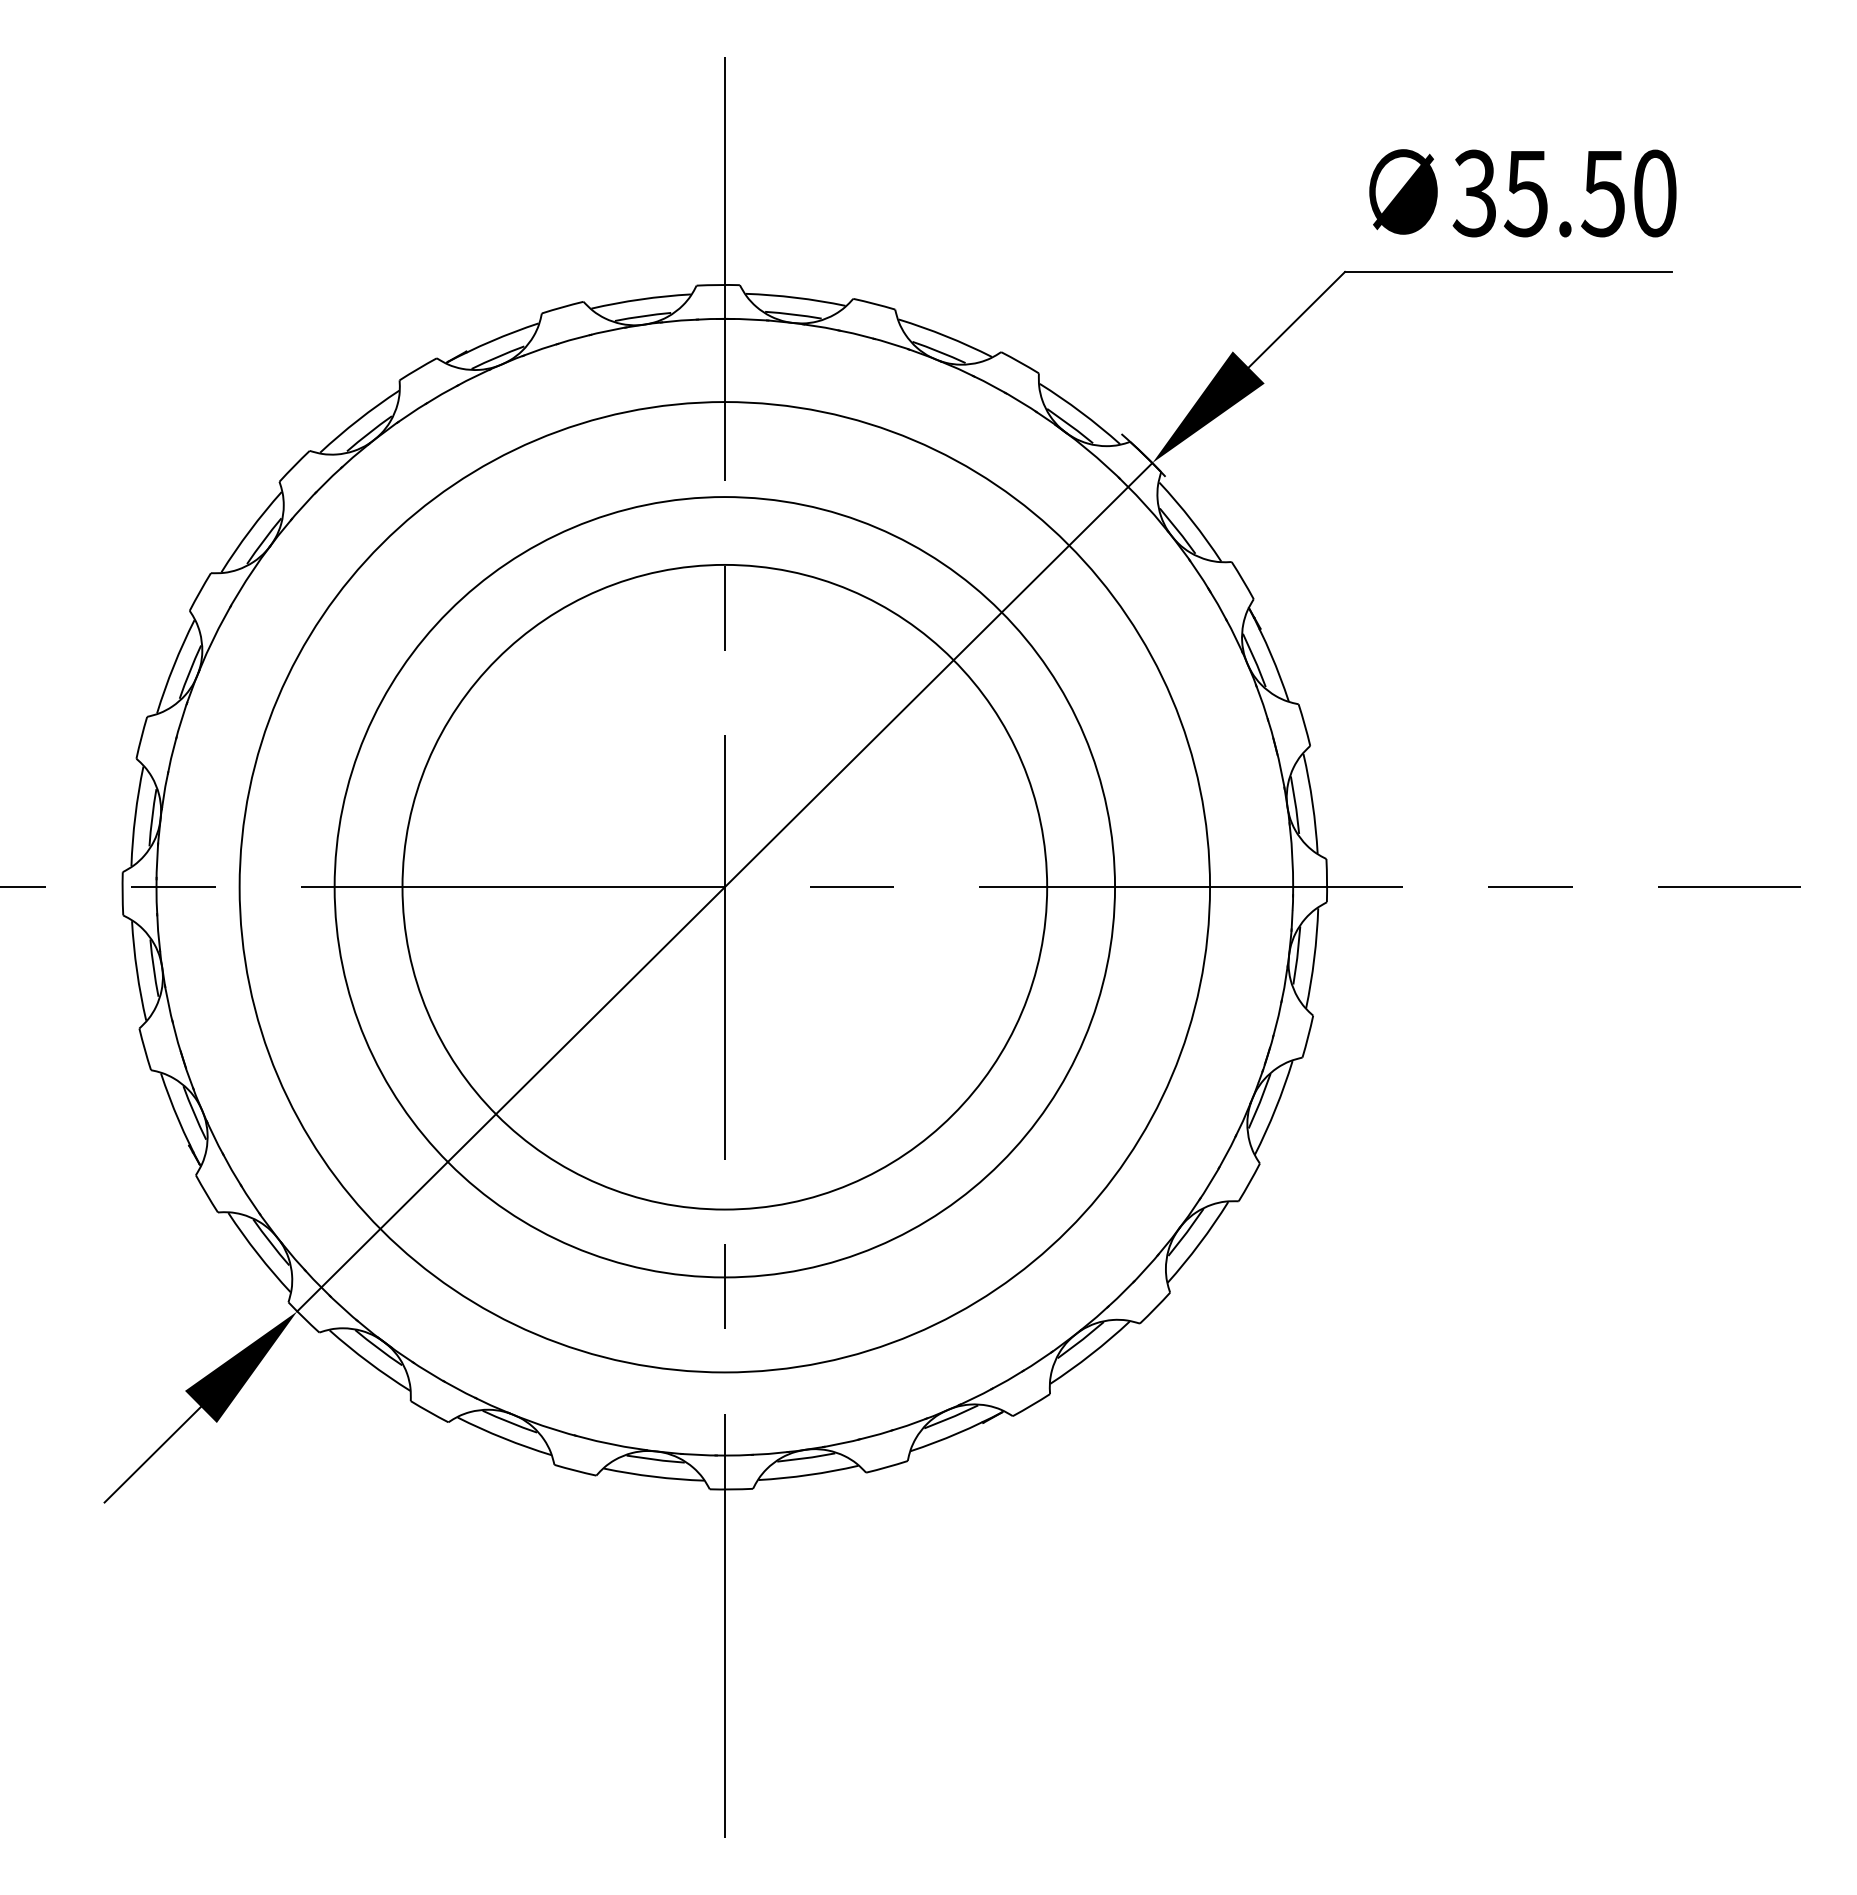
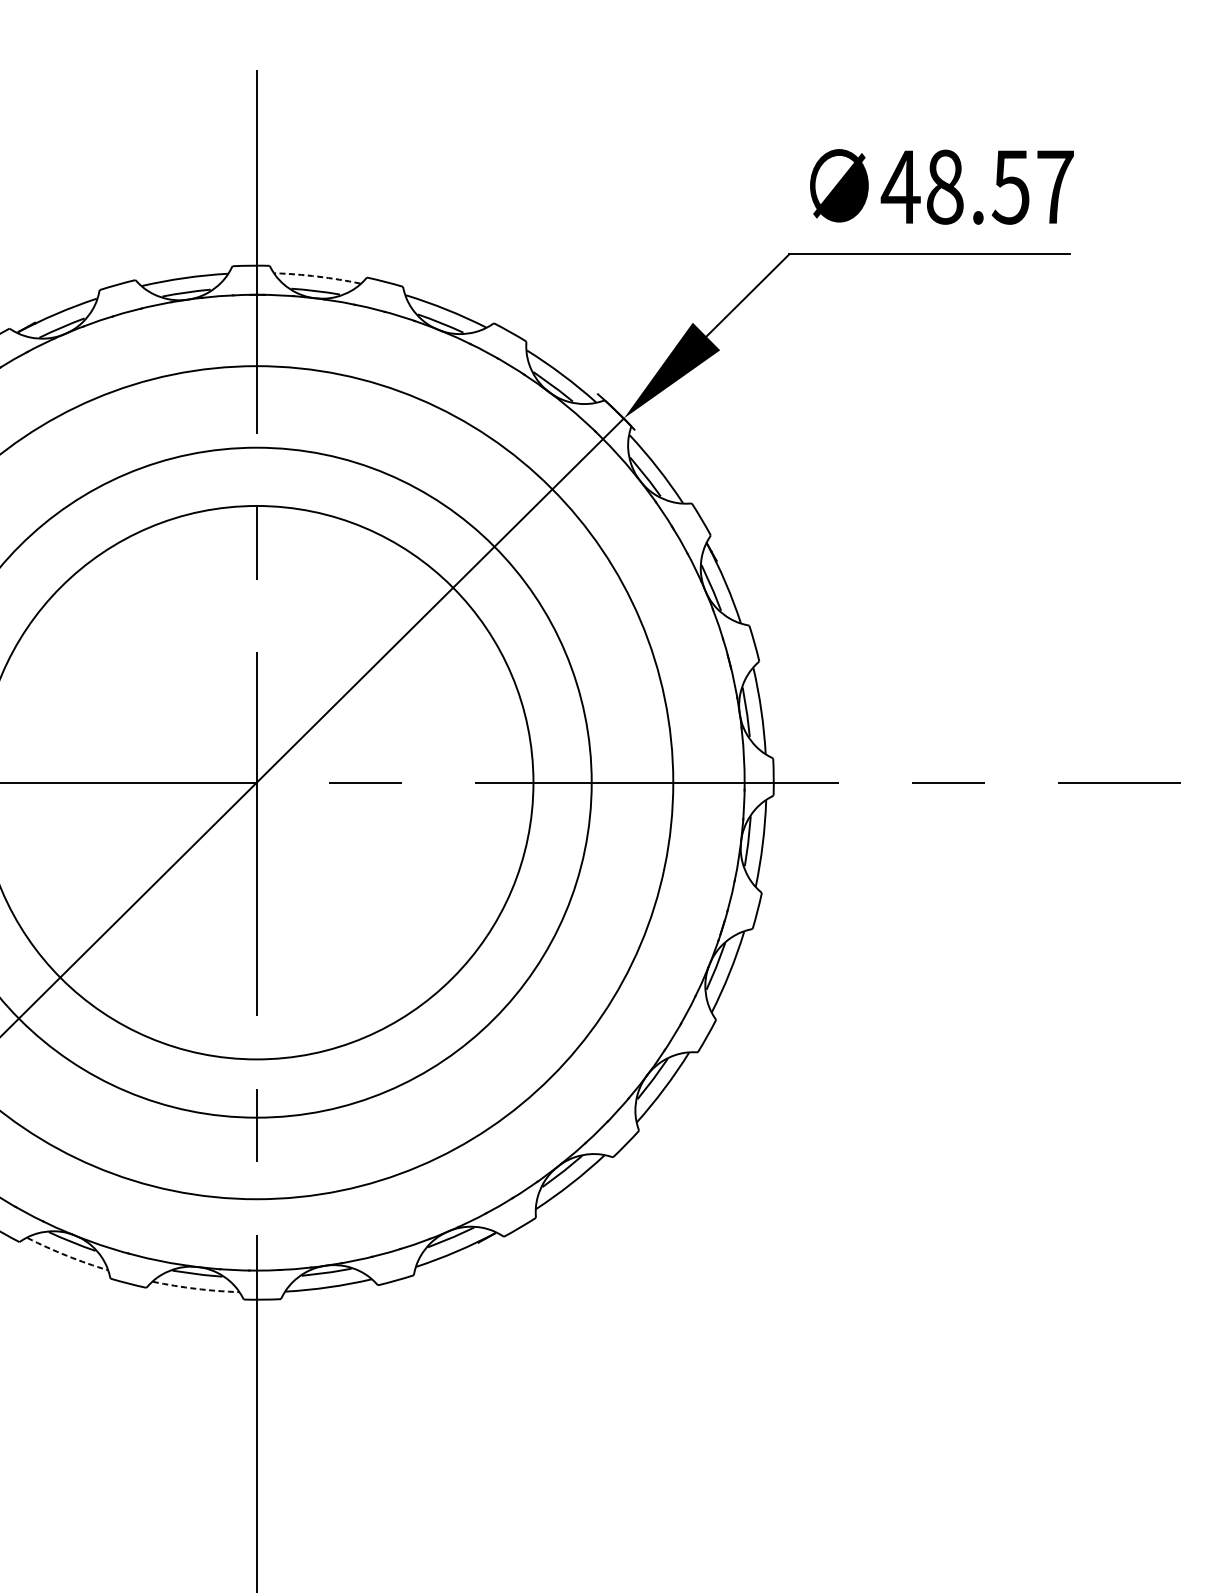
text: (1563, 193) -> (976, 187), 35.50 -> 48.57
arc: (795, 297) -> (317, 276), solid -> dashed
arc: (503, 1438) -> (66, 1255), solid -> dashed
arc: (653, 1476) -> (195, 1288), solid -> dashed

